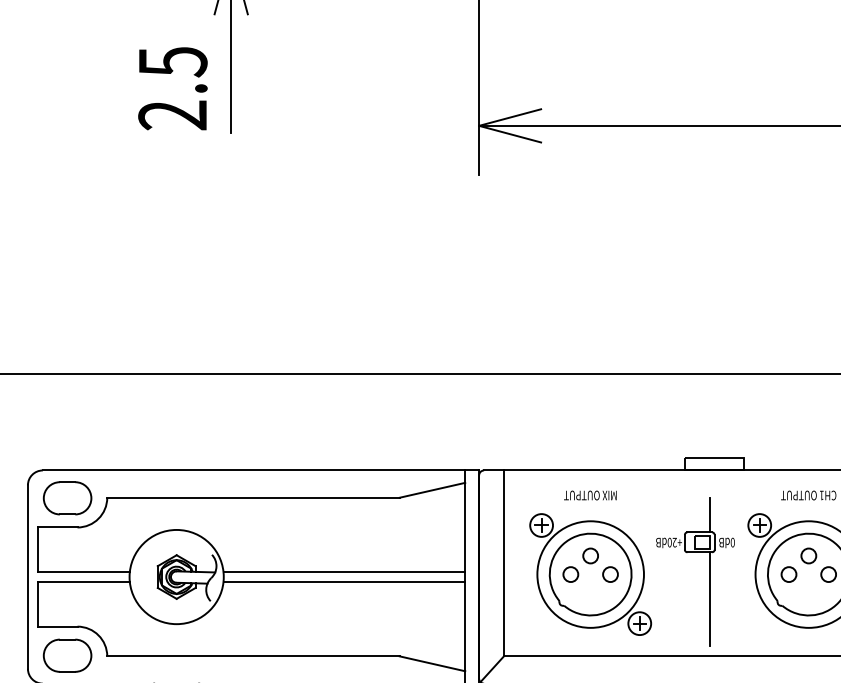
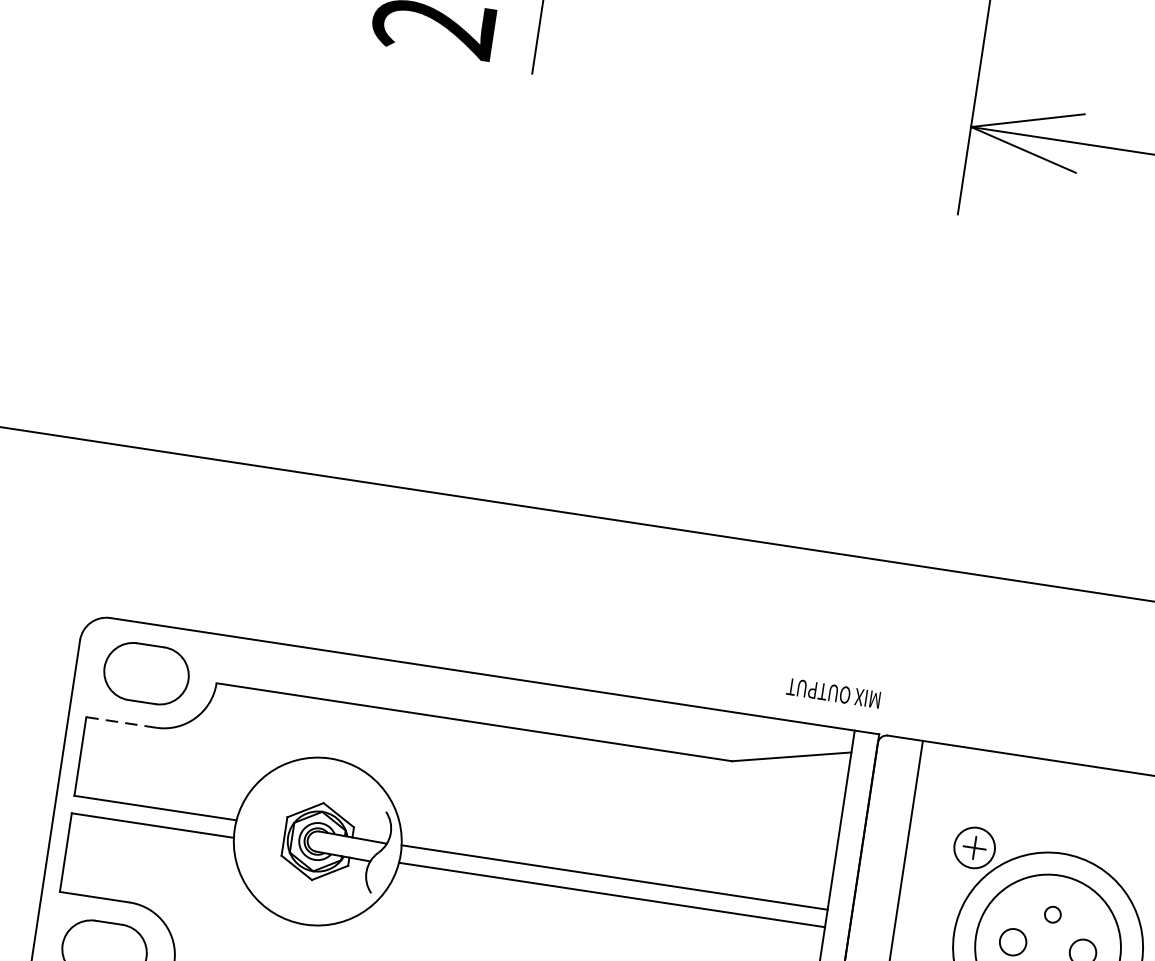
text: (590, 495) -> (833, 693), moved
line: (57, 527) -> (120, 722), solid -> dashed
circle: (590, 555) -> (1052, 913), size x0.6

